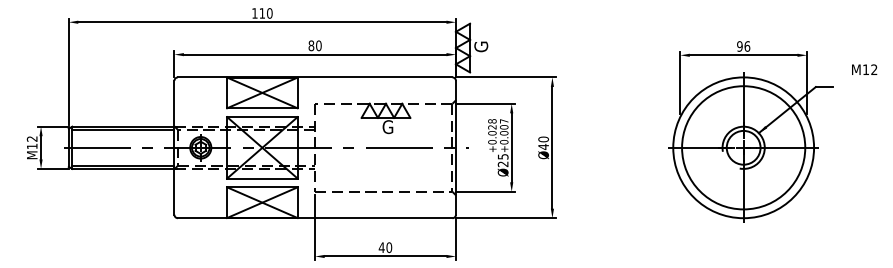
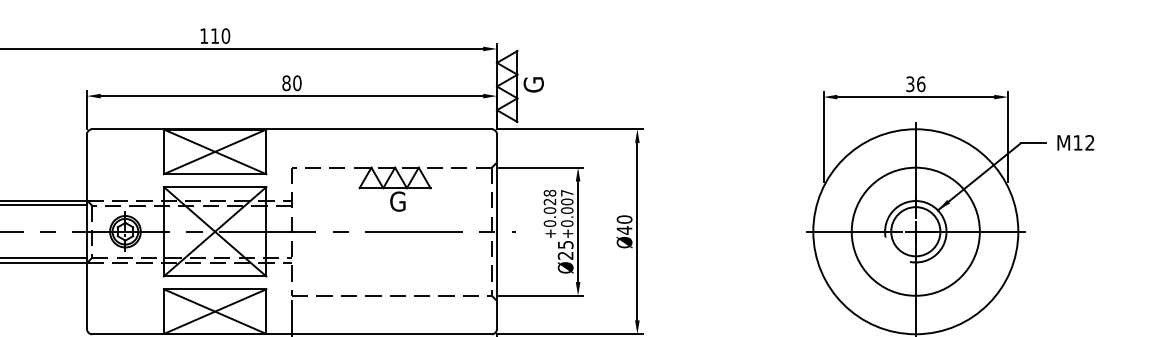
text: (739, 46) -> (909, 84), 96 -> 36
text: (864, 69) -> (1075, 142), moved
circle: (743, 147) -> (915, 231), size x0.71

